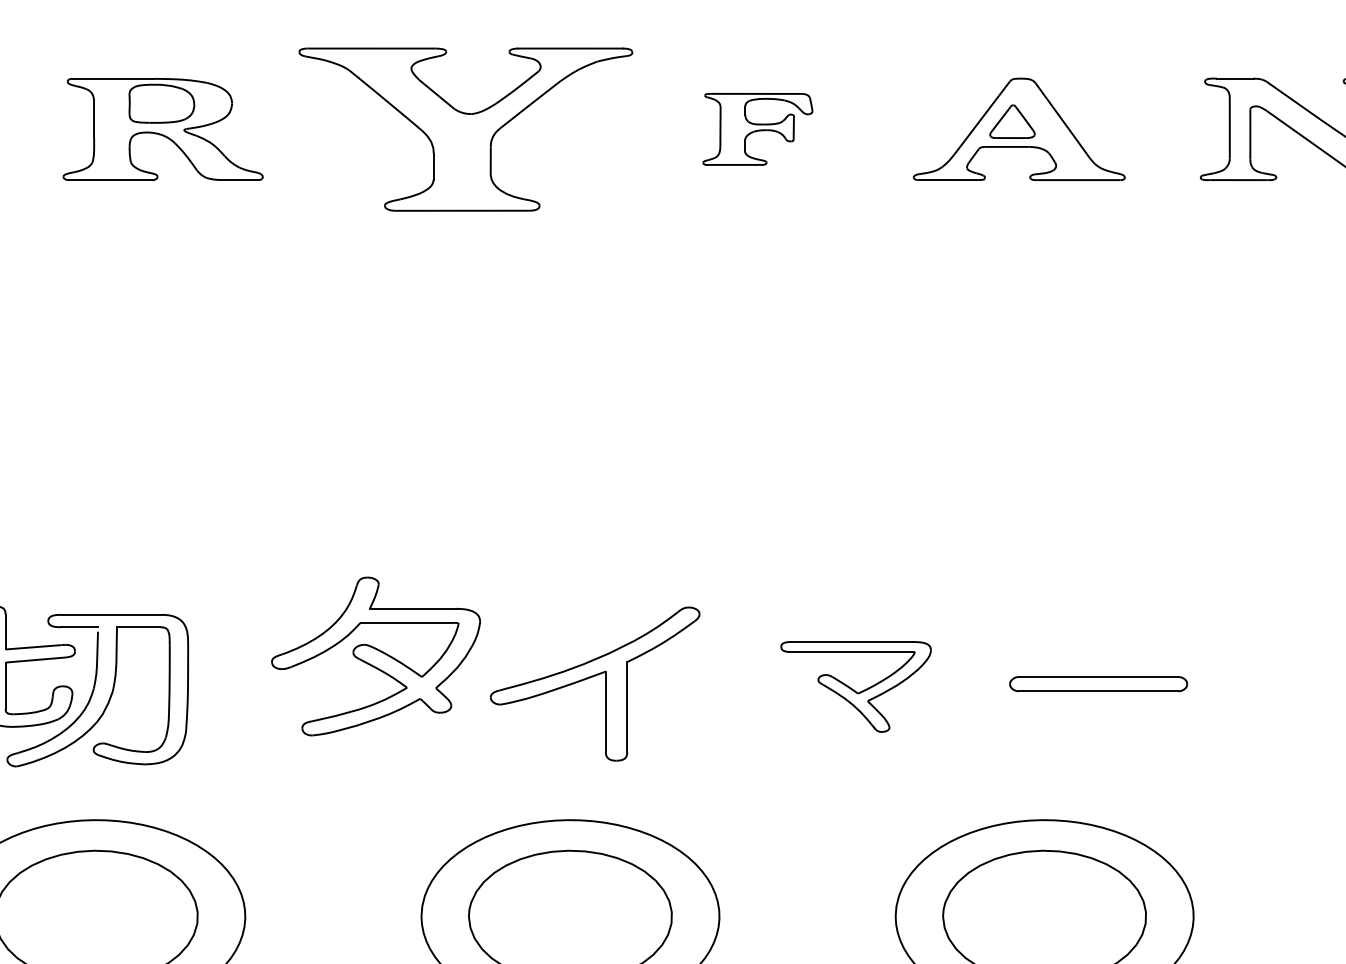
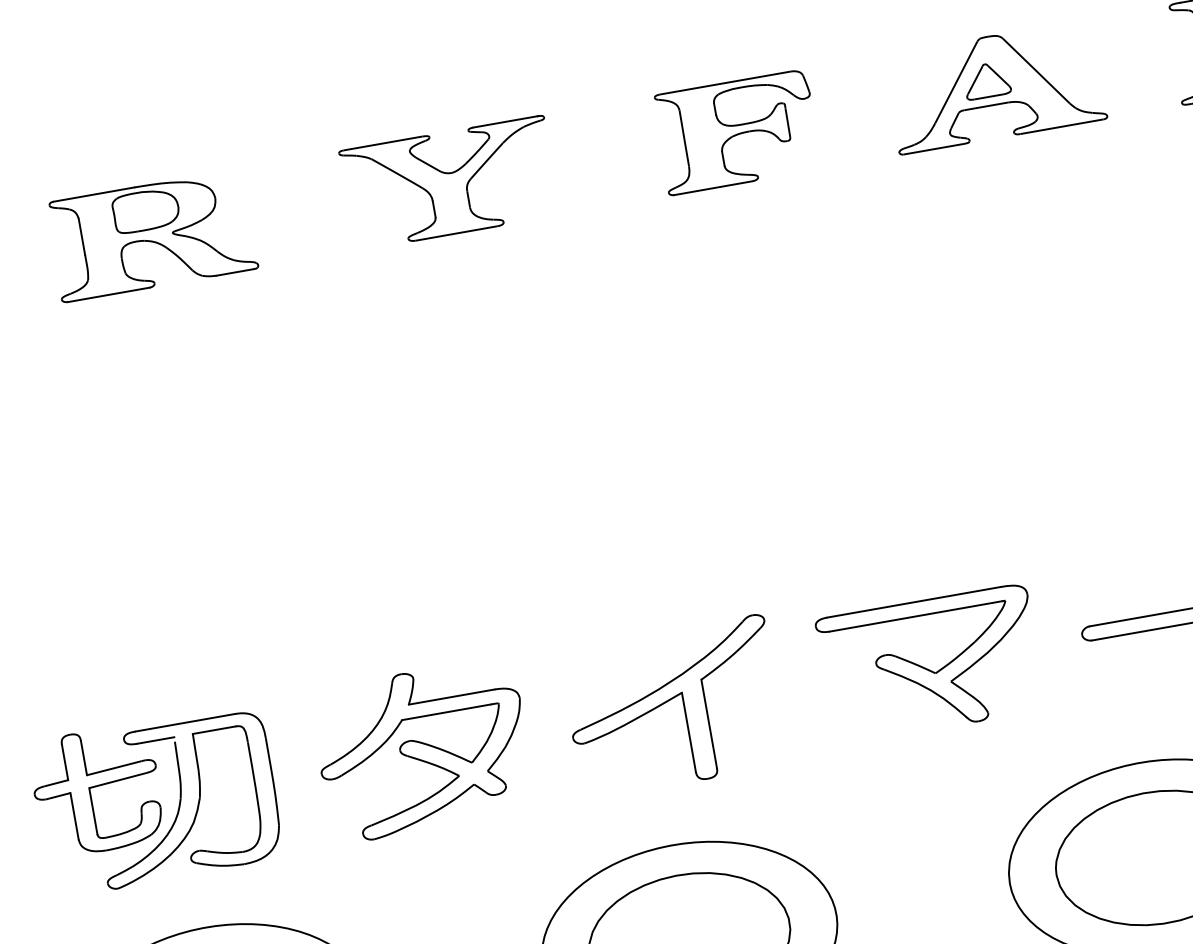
part: (465, 128) -> (449, 182), size x0.62
part: (757, 129) -> (737, 132), size x1.43
part: (376, 656) -> (423, 750), moved
part: (855, 686) -> (930, 664), size x1.43

